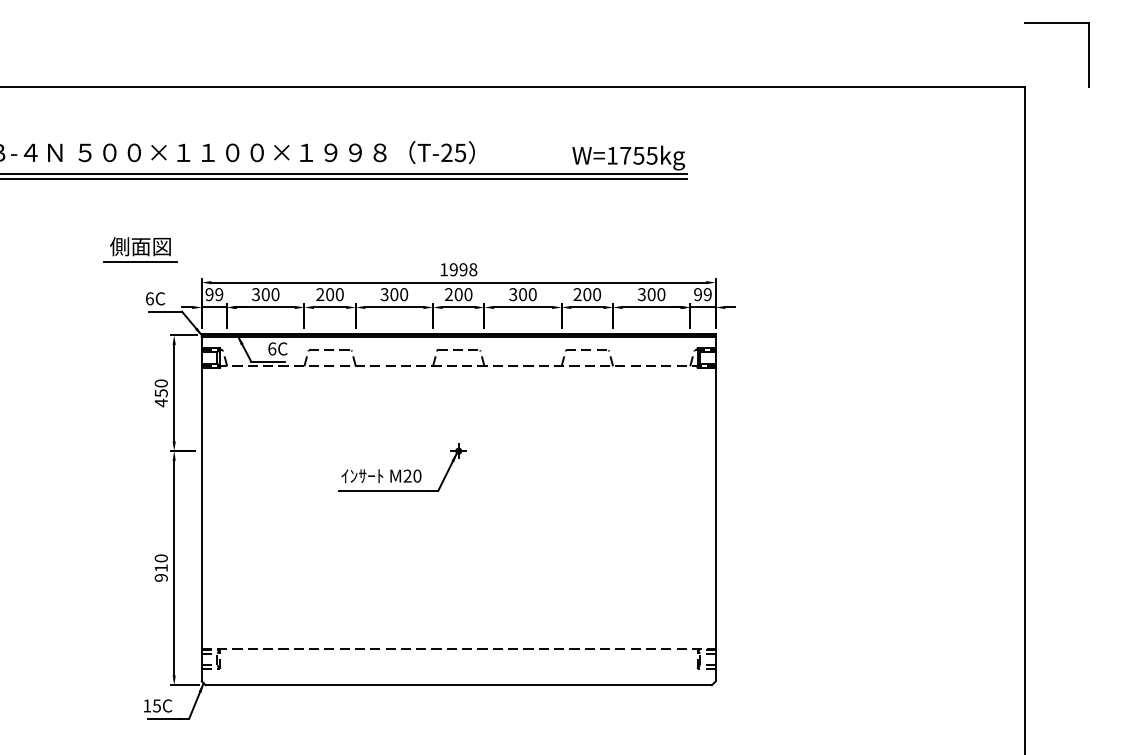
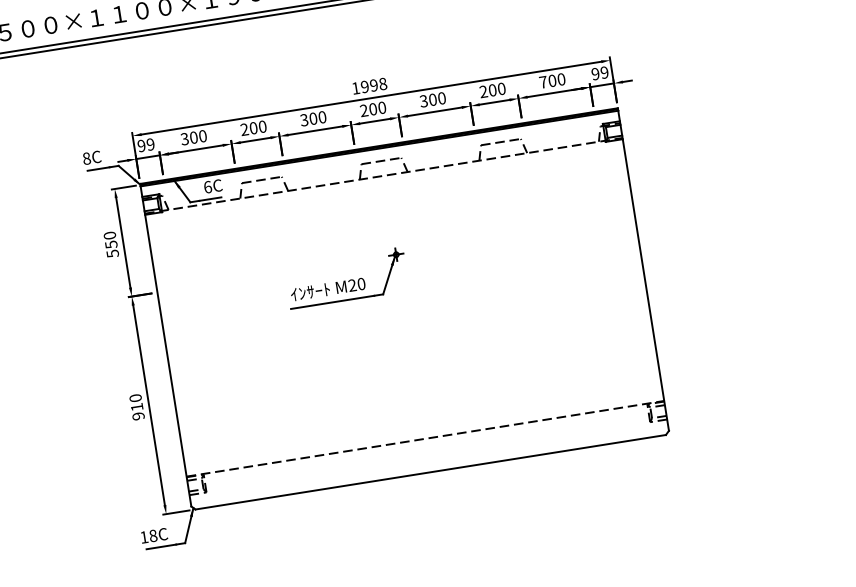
part: (140, 249) -> (70, 114), removed
text: (641, 294) -> (543, 82), 300 -> 700
text: (149, 298) -> (86, 158), 6C -> 8C
text: (161, 402) -> (112, 253), 450 -> 550
text: (156, 705) -> (152, 535), 15C -> 18C

